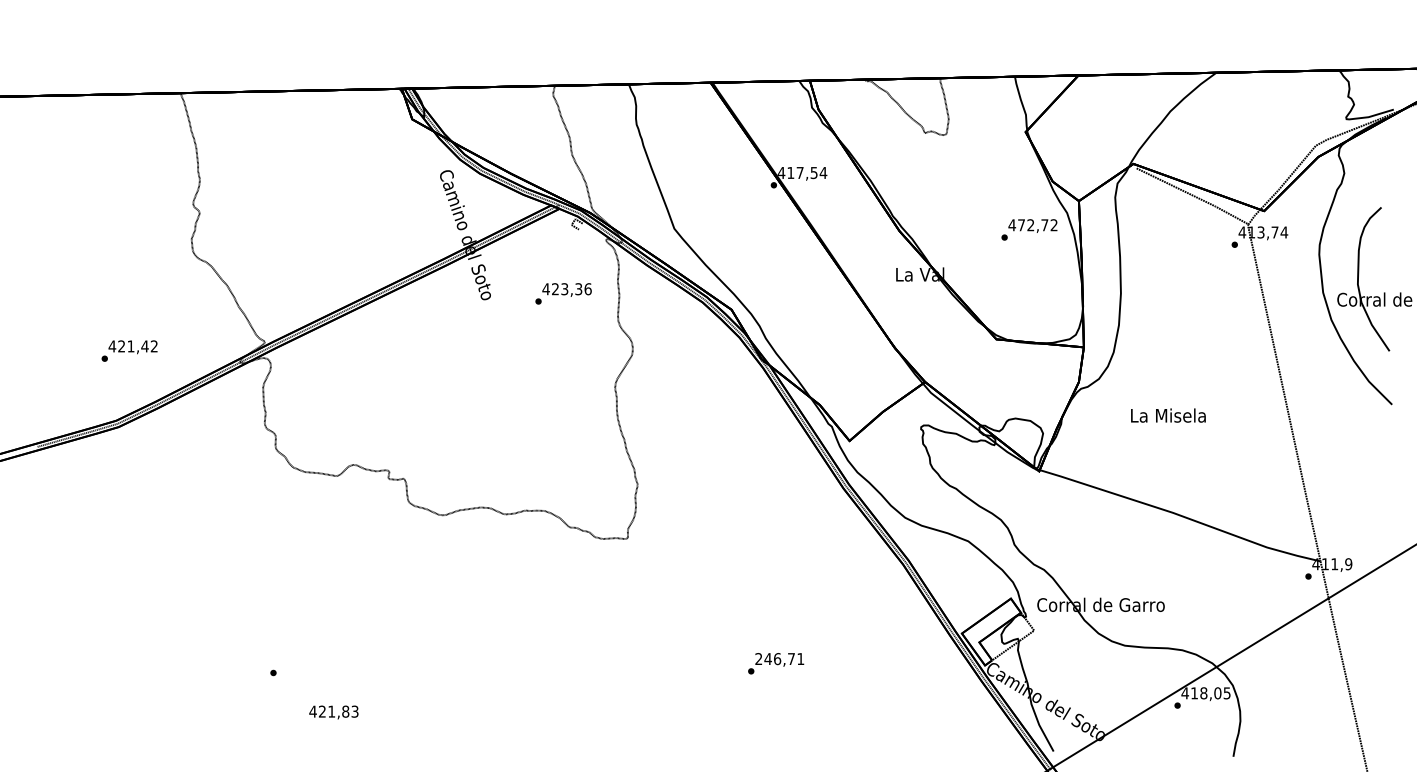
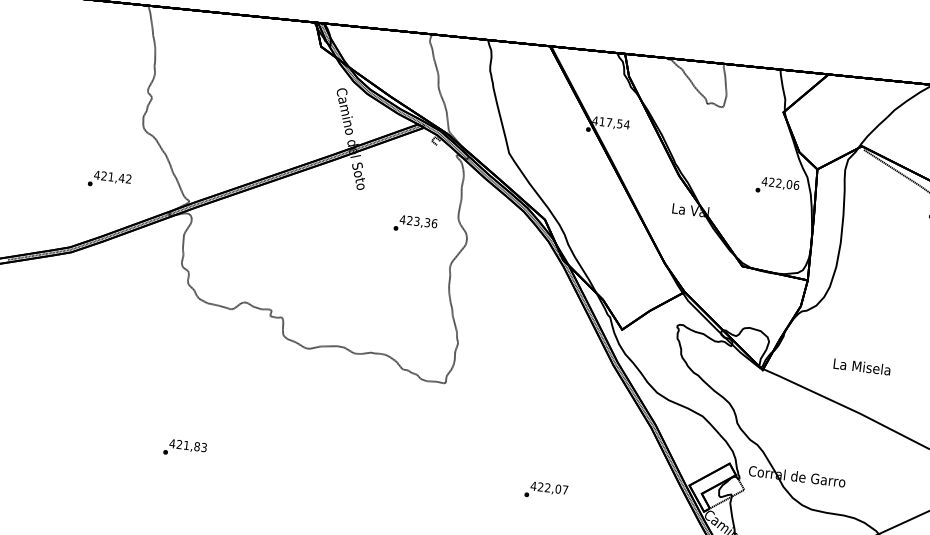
text: (1037, 225) -> (783, 184), 472,72 -> 422,06
text: (563, 293) -> (415, 224), moved
text: (129, 350) -> (109, 179), moved
text: (1168, 415) -> (862, 366), moved
text: (779, 659) -> (549, 488), 246,71 -> 422,07
text: (333, 712) -> (187, 446), moved

